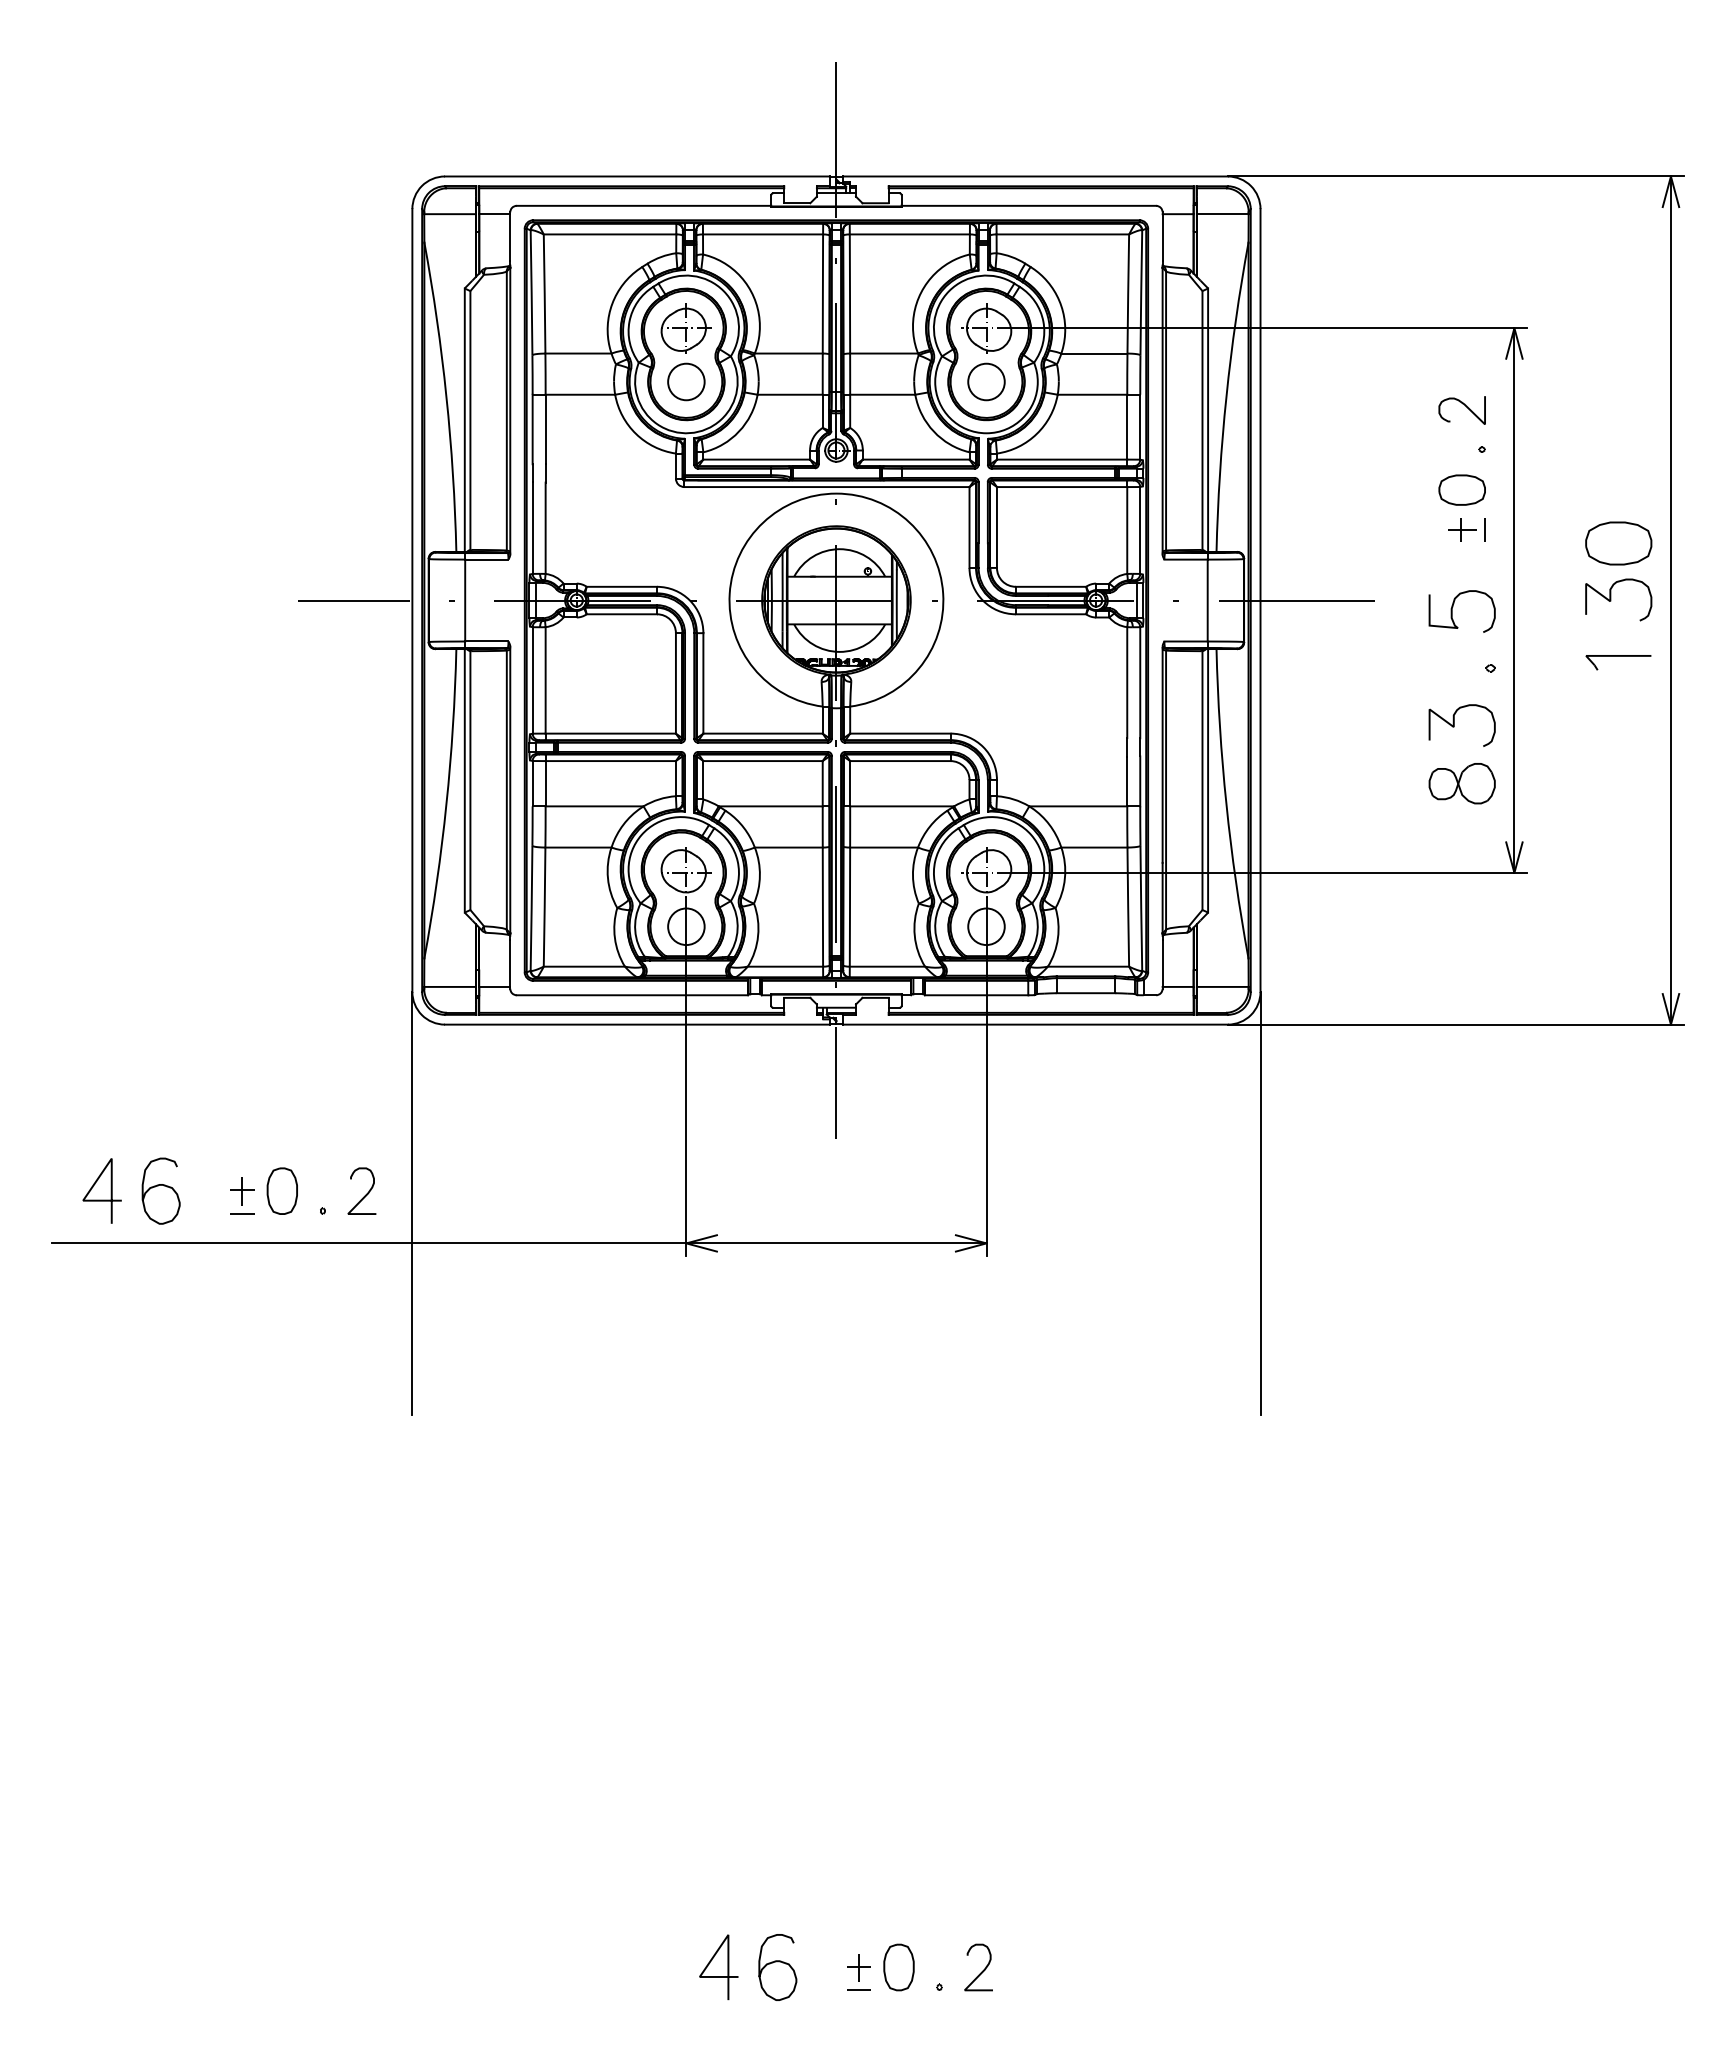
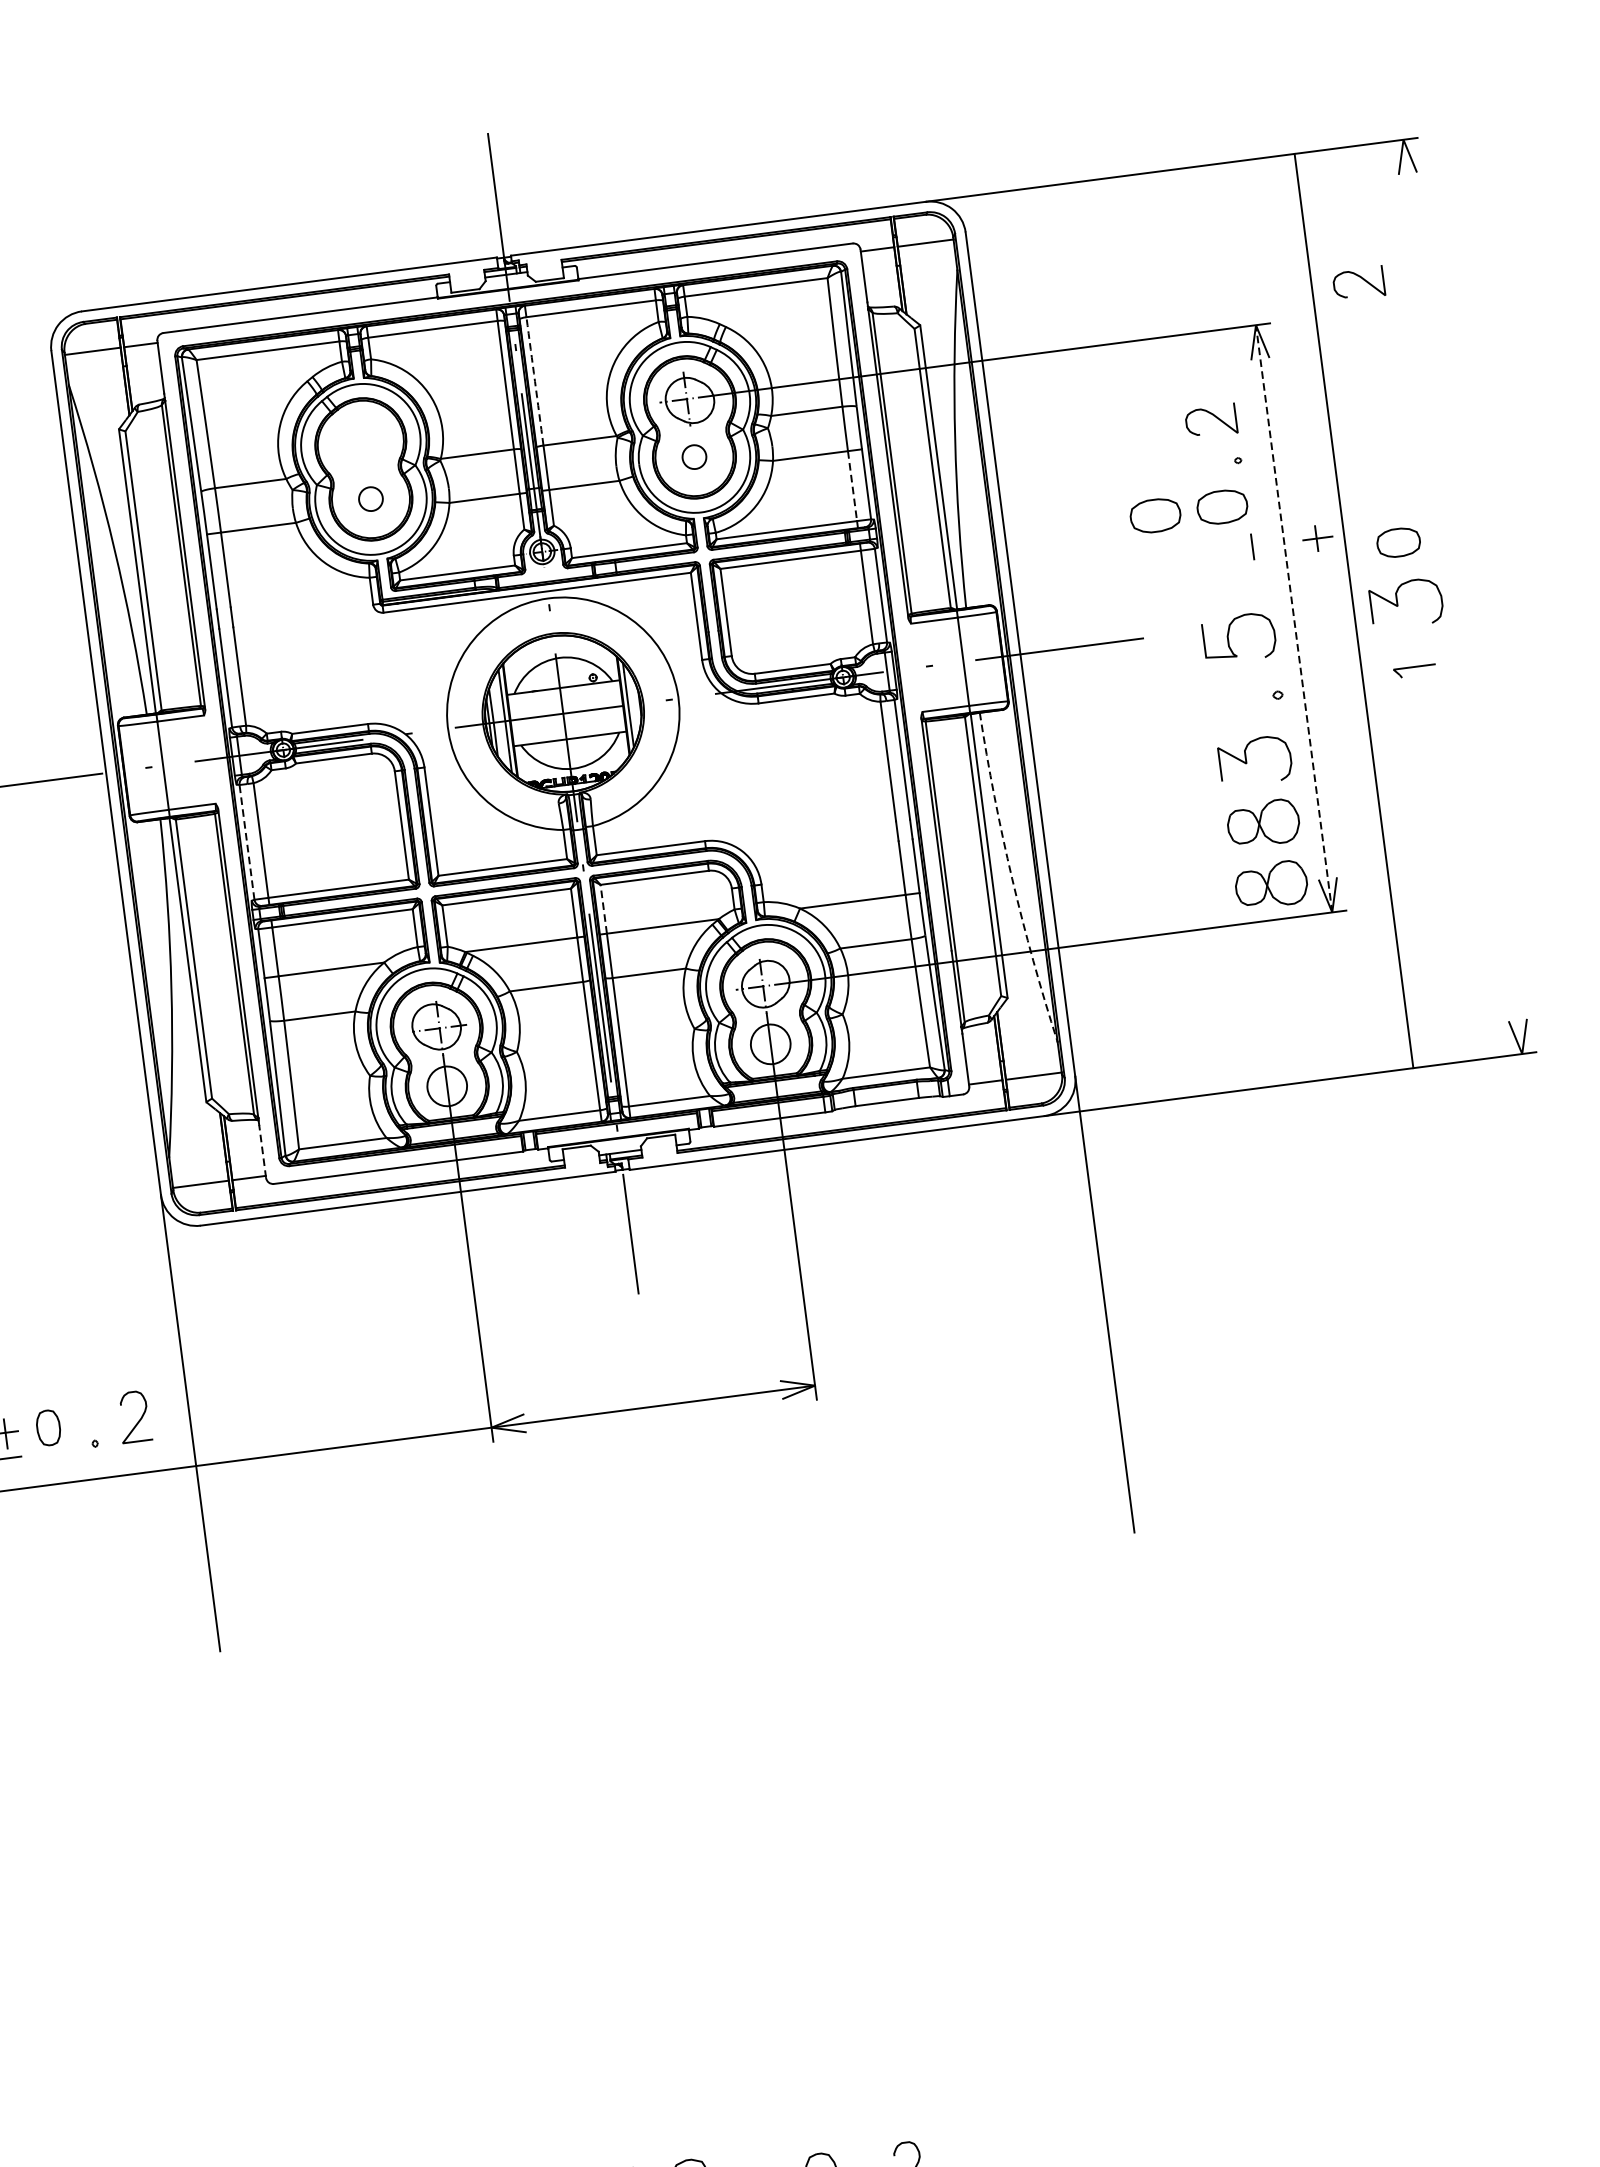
arc: (849, 293) -> (534, 380), solid -> dashed
curve: (1616, 298) -> (1361, 278), added
part: (685, 328) -> (362, 441), removed
circle: (686, 381) -> (371, 498), size x0.6
circle: (986, 381) -> (694, 456), size x0.6
line: (1127, 427) -> (852, 486), solid -> dashed
part: (1399, 489) -> (1154, 515), added
part: (1462, 529) -> (1317, 537), moved
part: (1618, 543) -> (1398, 542), size x0.6
line: (1514, 600) -> (1294, 618), solid -> dashed
line: (1670, 600) -> (1353, 611), moved
part: (1618, 662) -> (1415, 671), size x0.6
line: (532, 679) -> (246, 841), solid -> dashed
line: (850, 783) -> (604, 908), solid -> dashed
arc: (1226, 804) -> (1012, 878), solid -> dashed
part: (1461, 840) -> (1270, 884), added
line: (510, 963) -> (262, 1150), solid -> dashed
part: (281, 1190) -> (47, 1427), size x0.7

